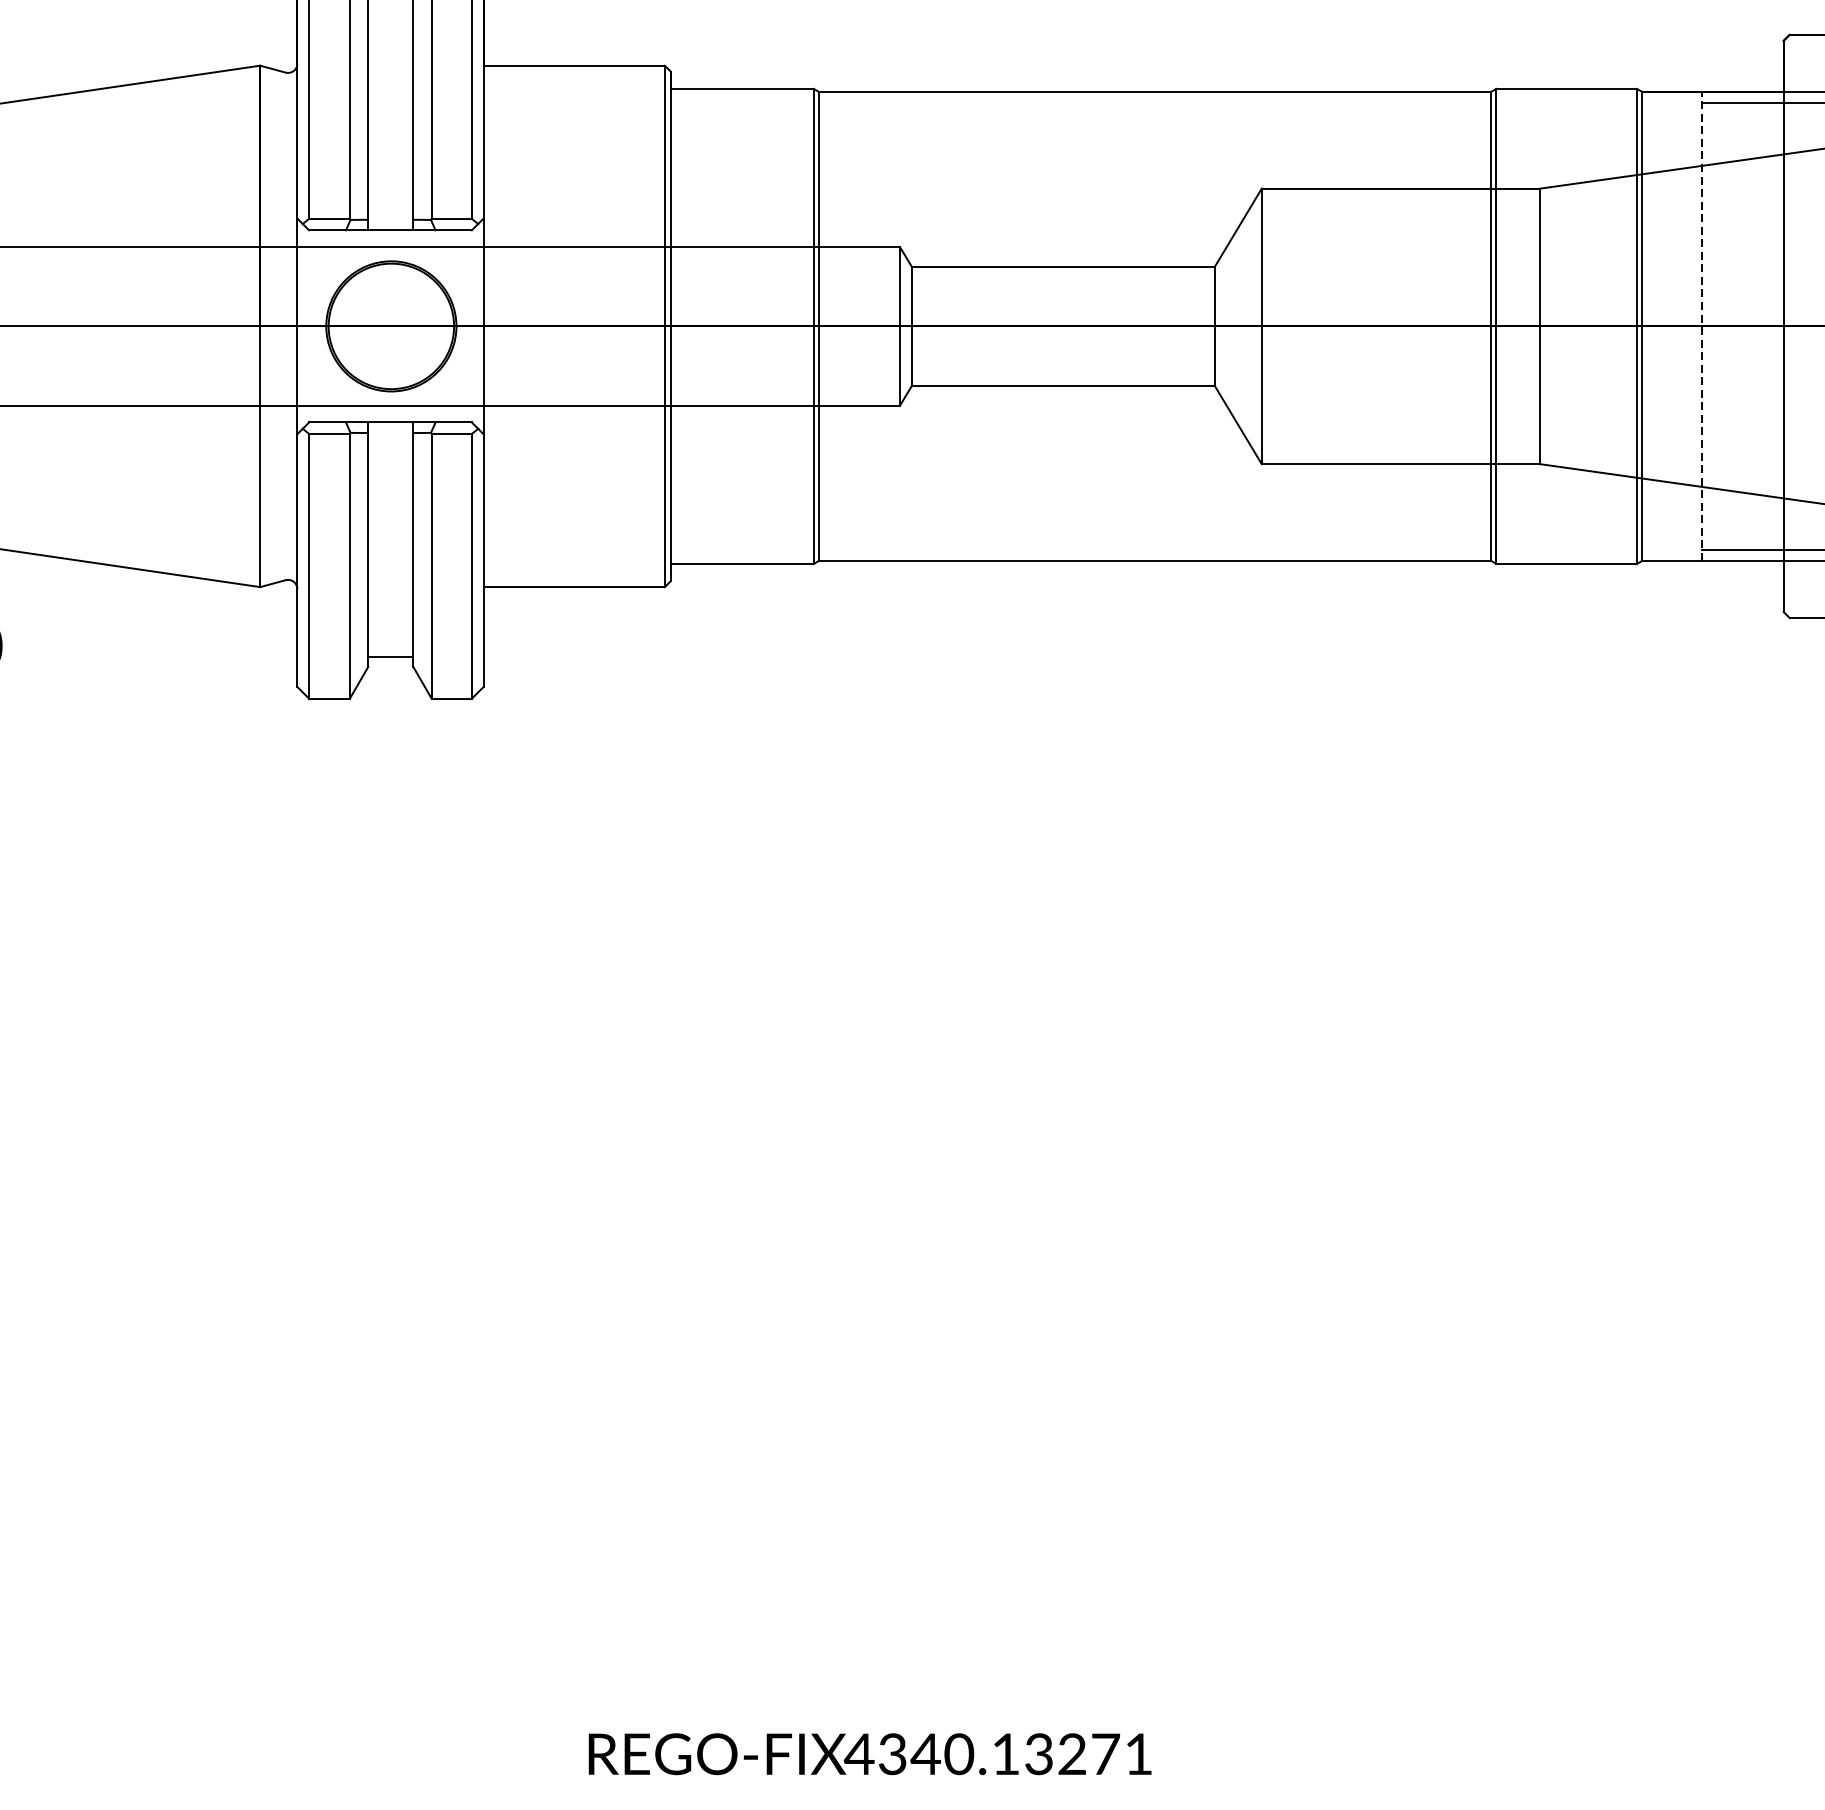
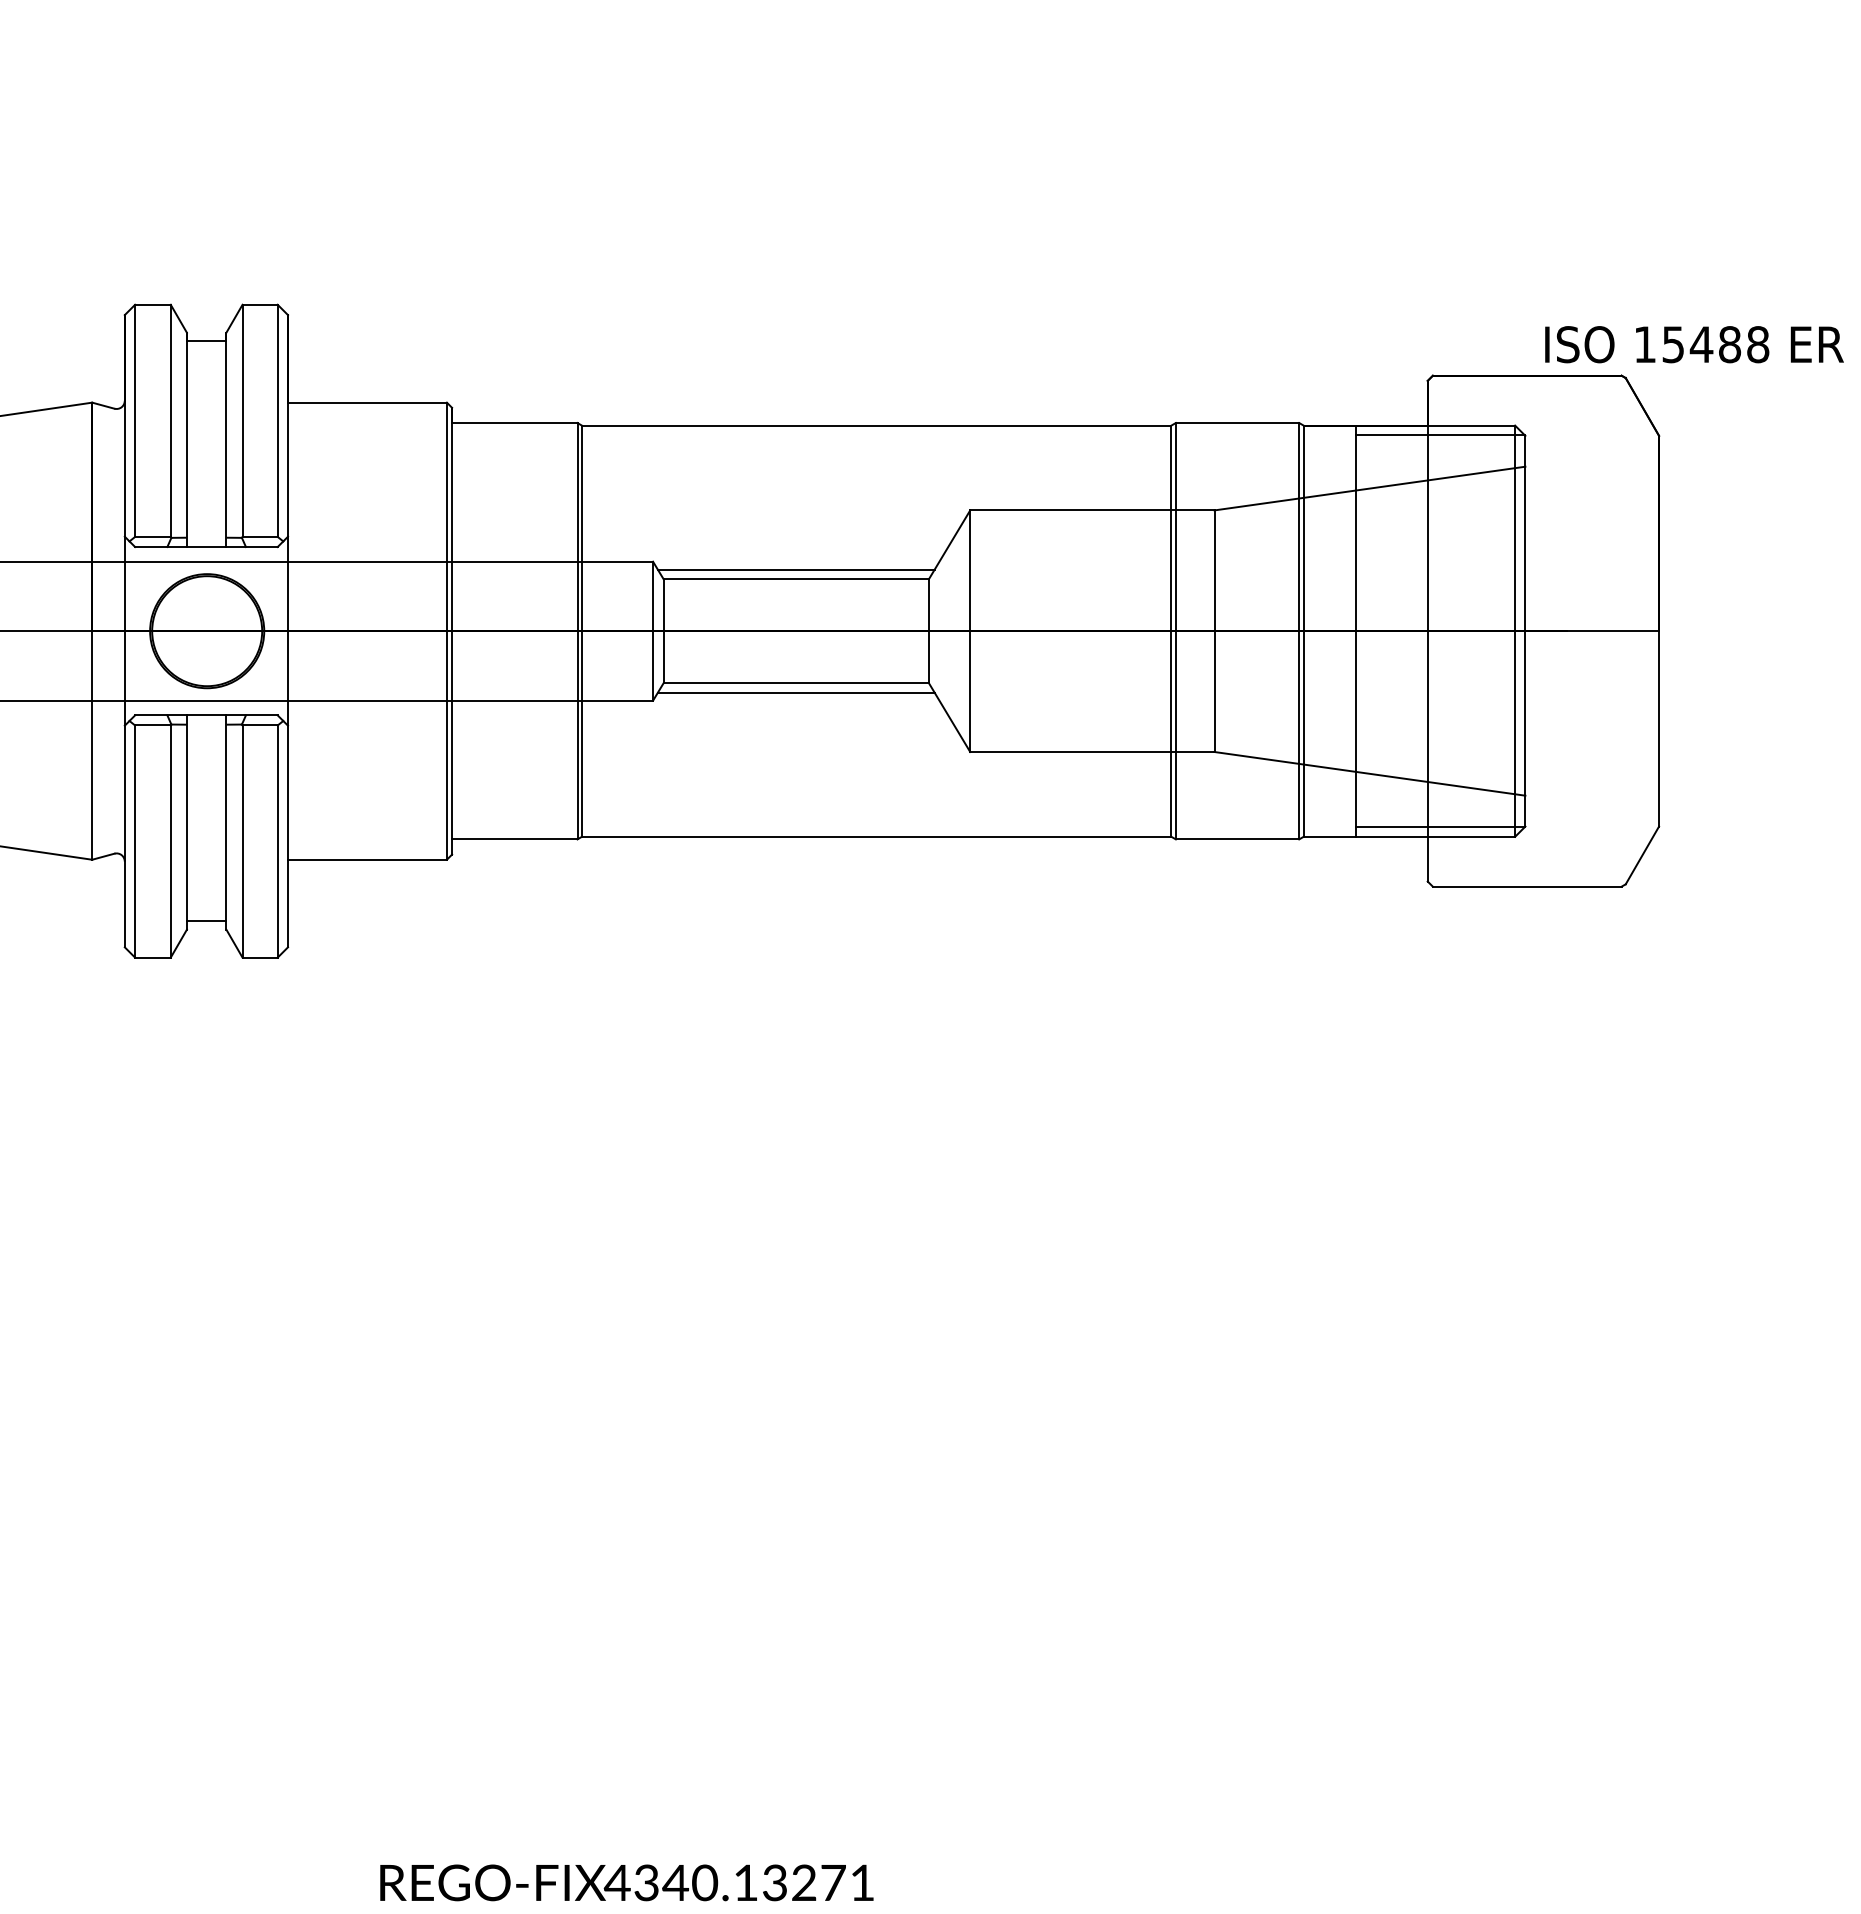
line: (1062, 256) -> (795, 569), added
line: (1701, 326) -> (1355, 631), dashed -> solid
line: (1062, 396) -> (795, 692), added

